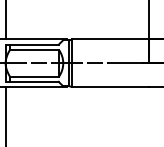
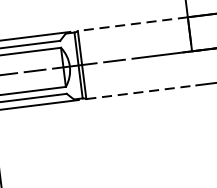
line: (110, 39) -> (132, 24), solid -> dashed
line: (110, 87) -> (141, 92), solid -> dashed

